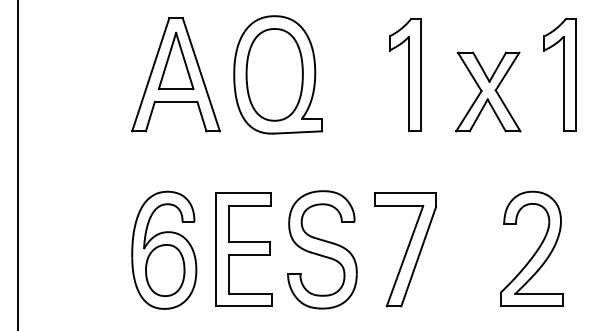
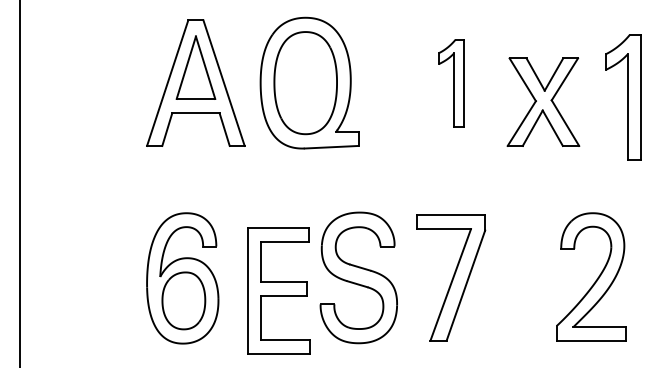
part: (404, 75) -> (450, 83), size x0.7
part: (560, 75) -> (623, 97), moved
part: (243, 249) -> (278, 290), moved

